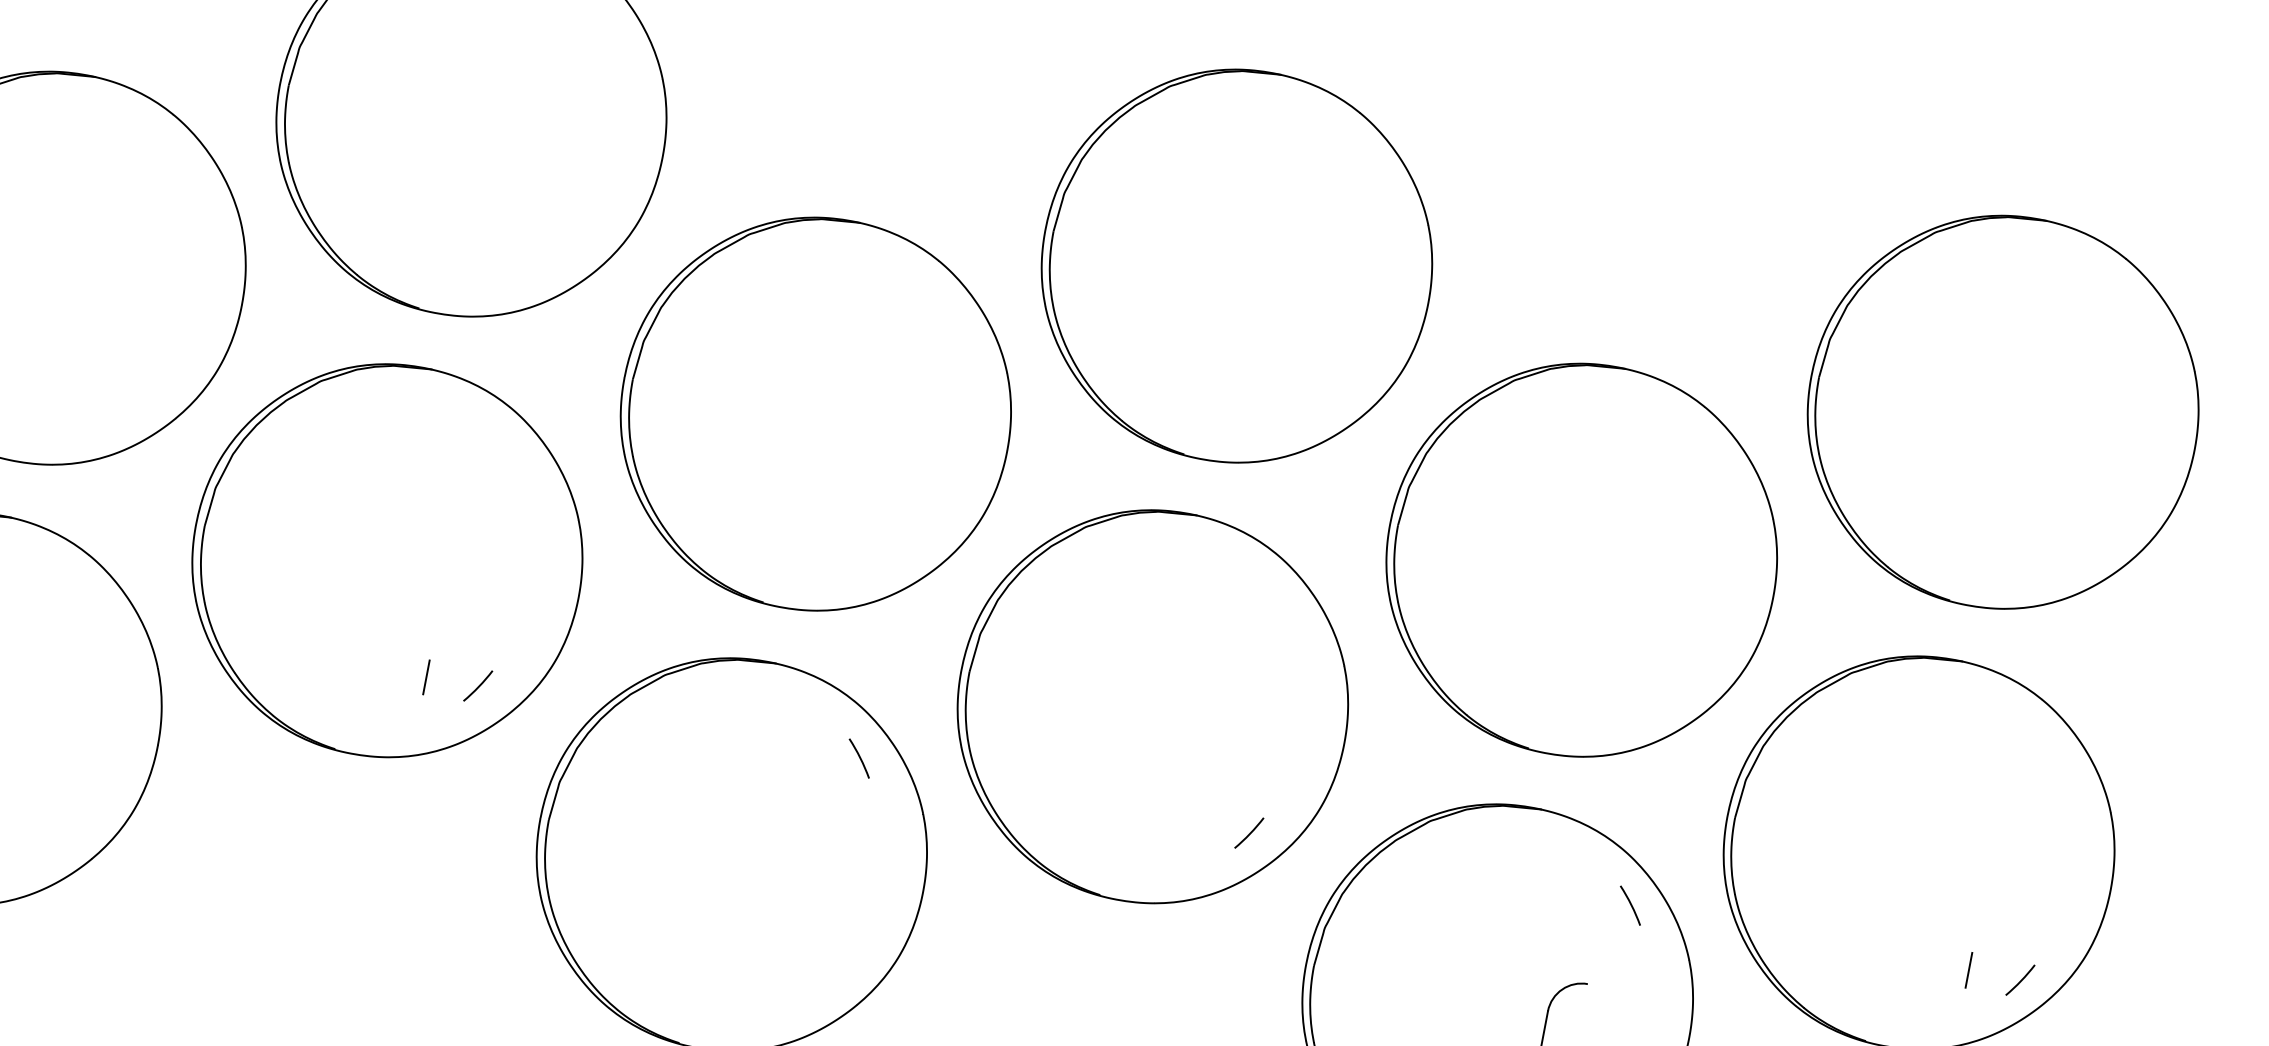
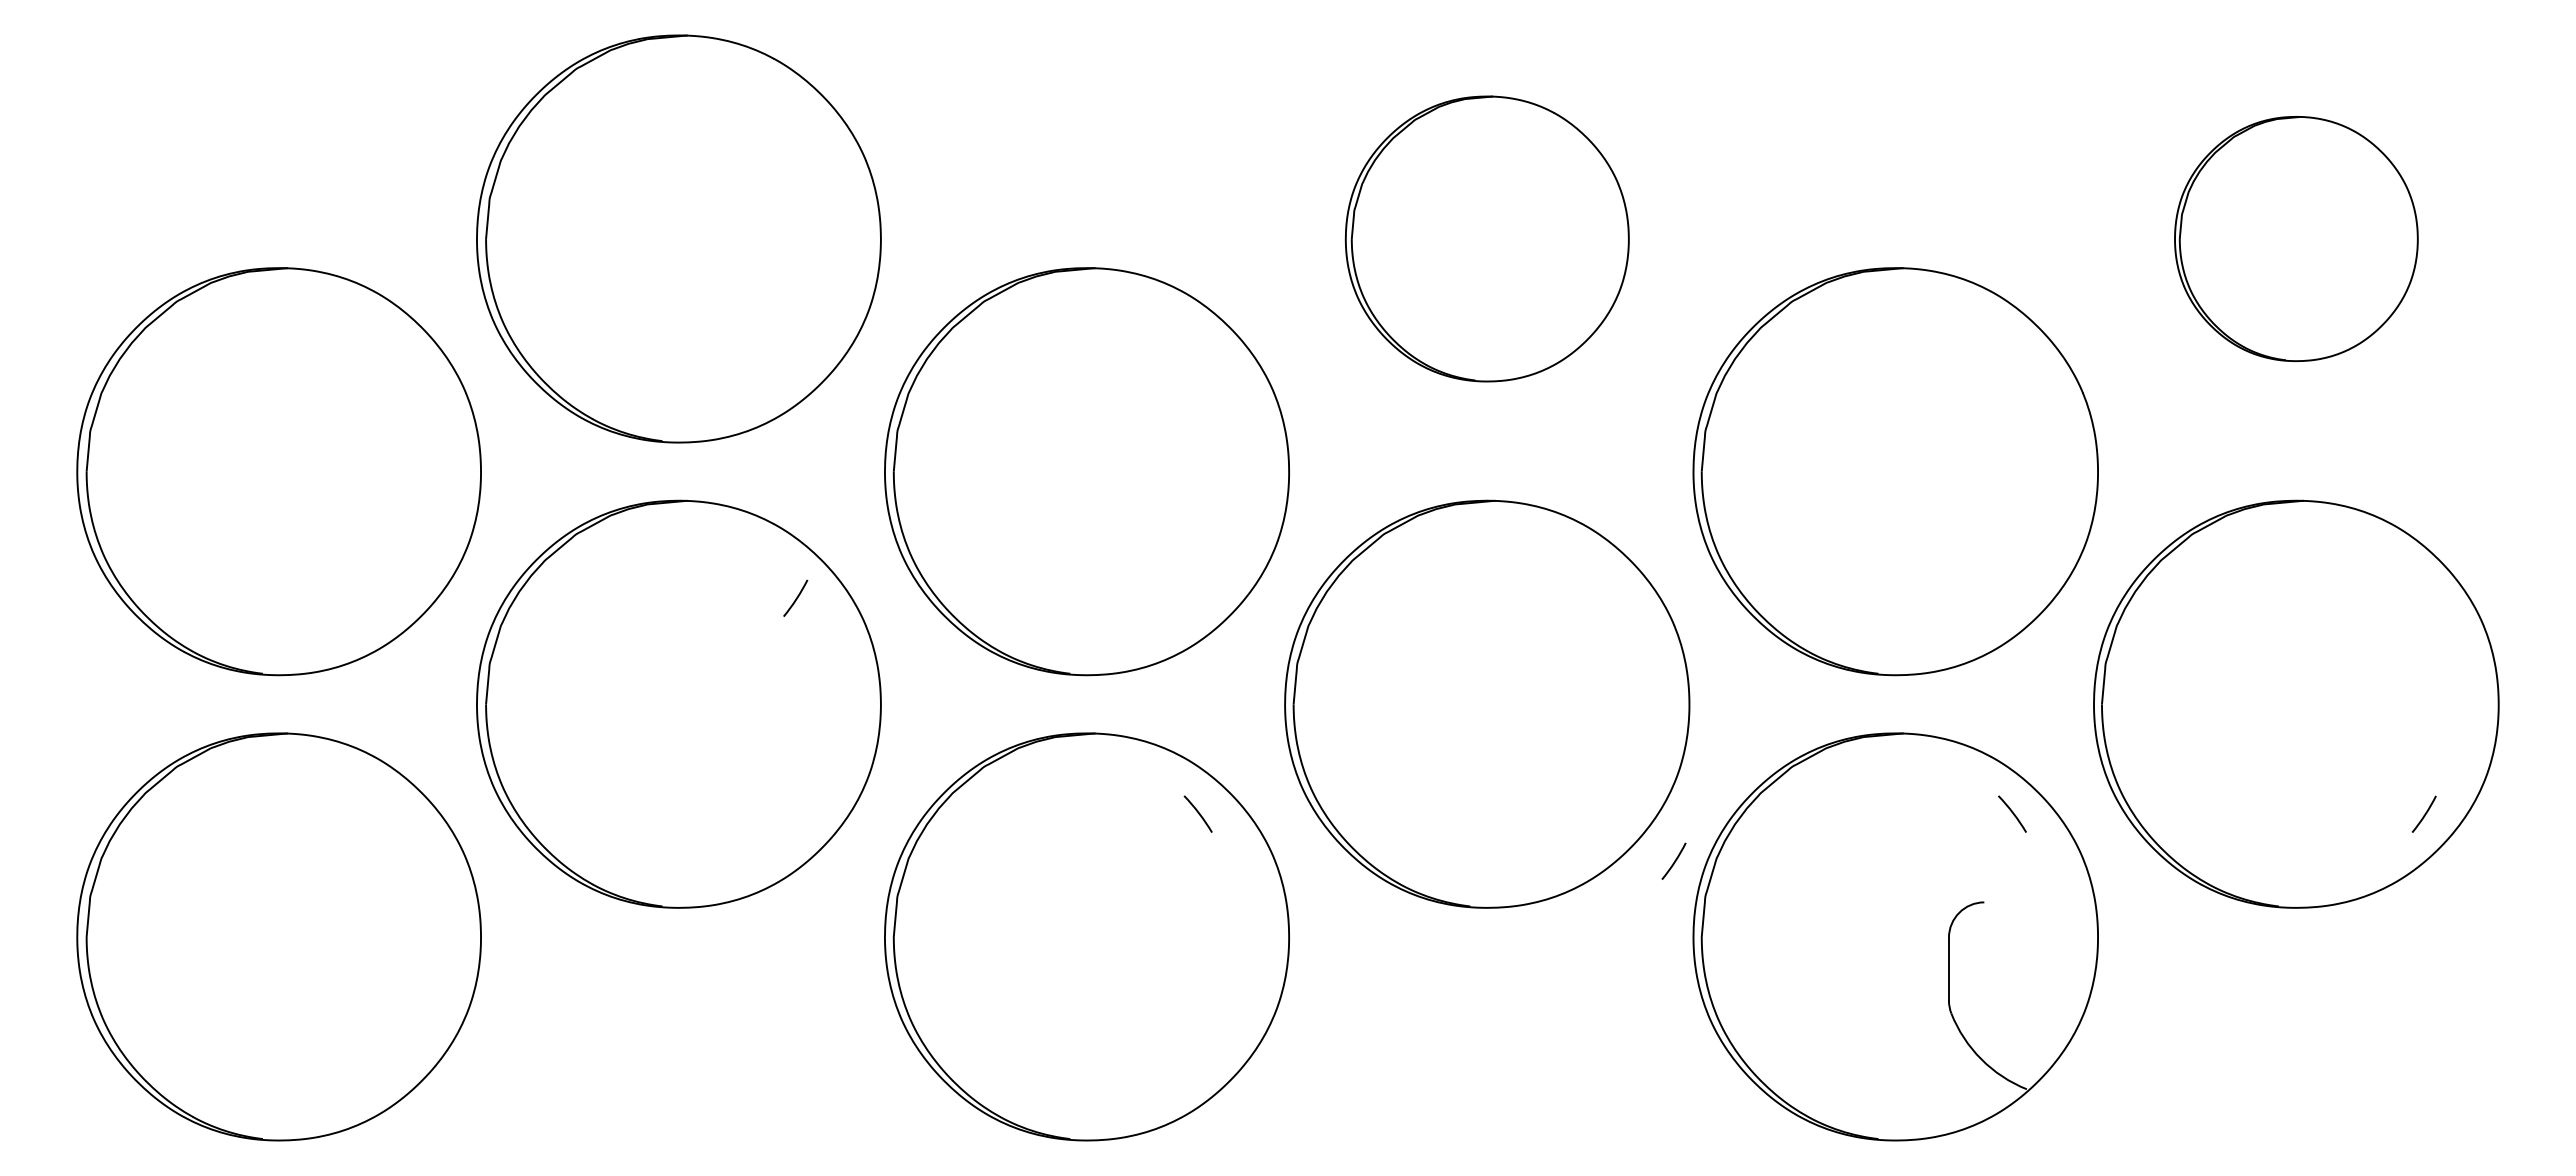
part: (1237, 265) -> (1487, 238), size x0.7
part: (2003, 411) -> (2296, 238), size x0.6
line: (426, 677) -> (741, 815), removed
arc: (479, 685) -> (796, 597), moved
arc: (1249, 832) -> (1674, 860), moved
line: (1968, 969) -> (2369, 813), removed

